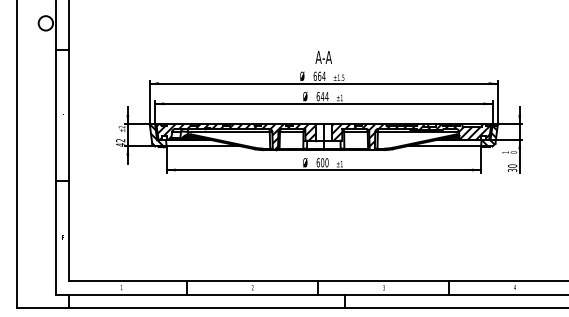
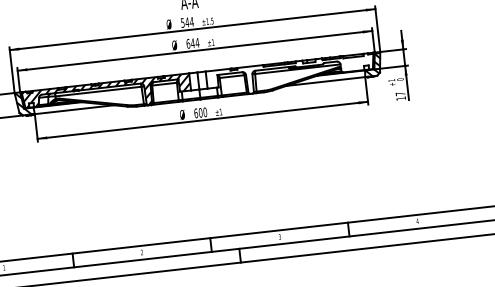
text: (317, 75) -> (185, 21), 664 -> 544
hatch: (411, 135) -> (290, 73), removed
text: (512, 168) -> (400, 96), 30 -> 17

